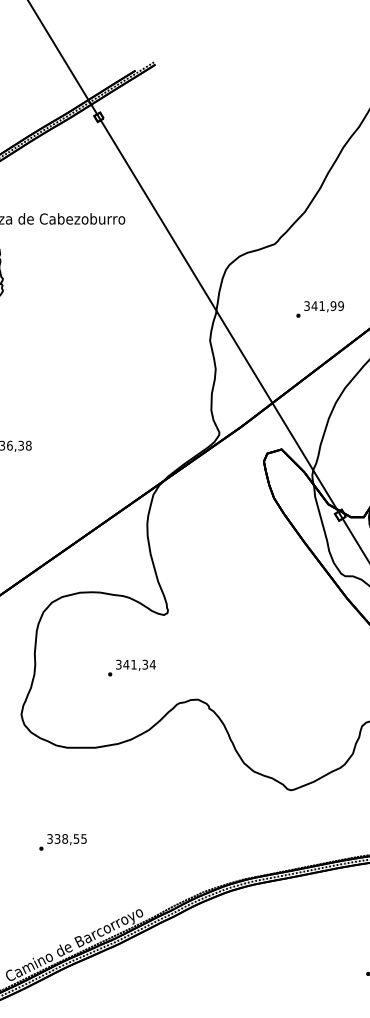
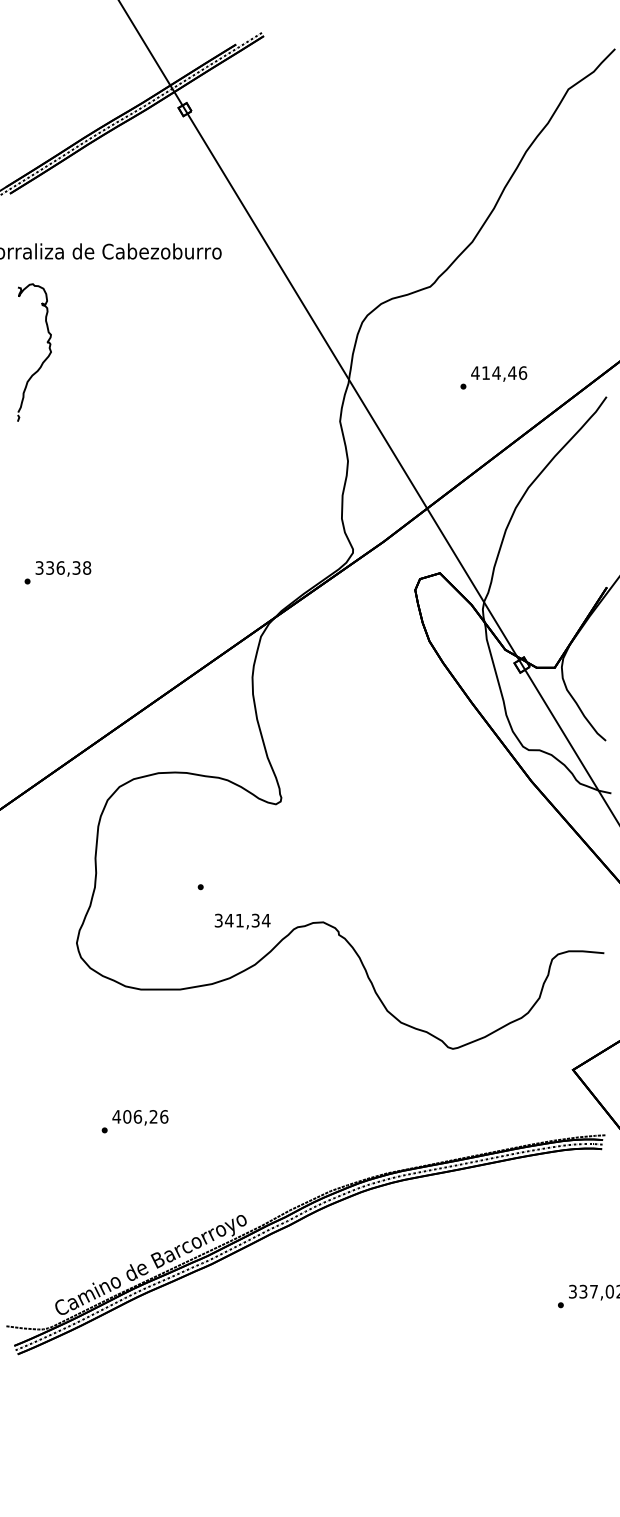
text: (324, 306) -> (499, 373), 341,99 -> 414,46
text: (135, 665) -> (242, 921), moved
text: (67, 838) -> (140, 1116), 338,55 -> 406,26

